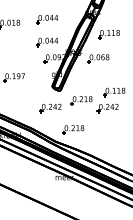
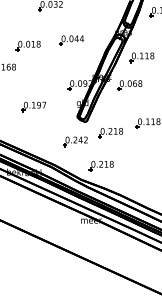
part: (47, 42) -> (71, 66), removed
part: (107, 108) -> (140, 141), removed

